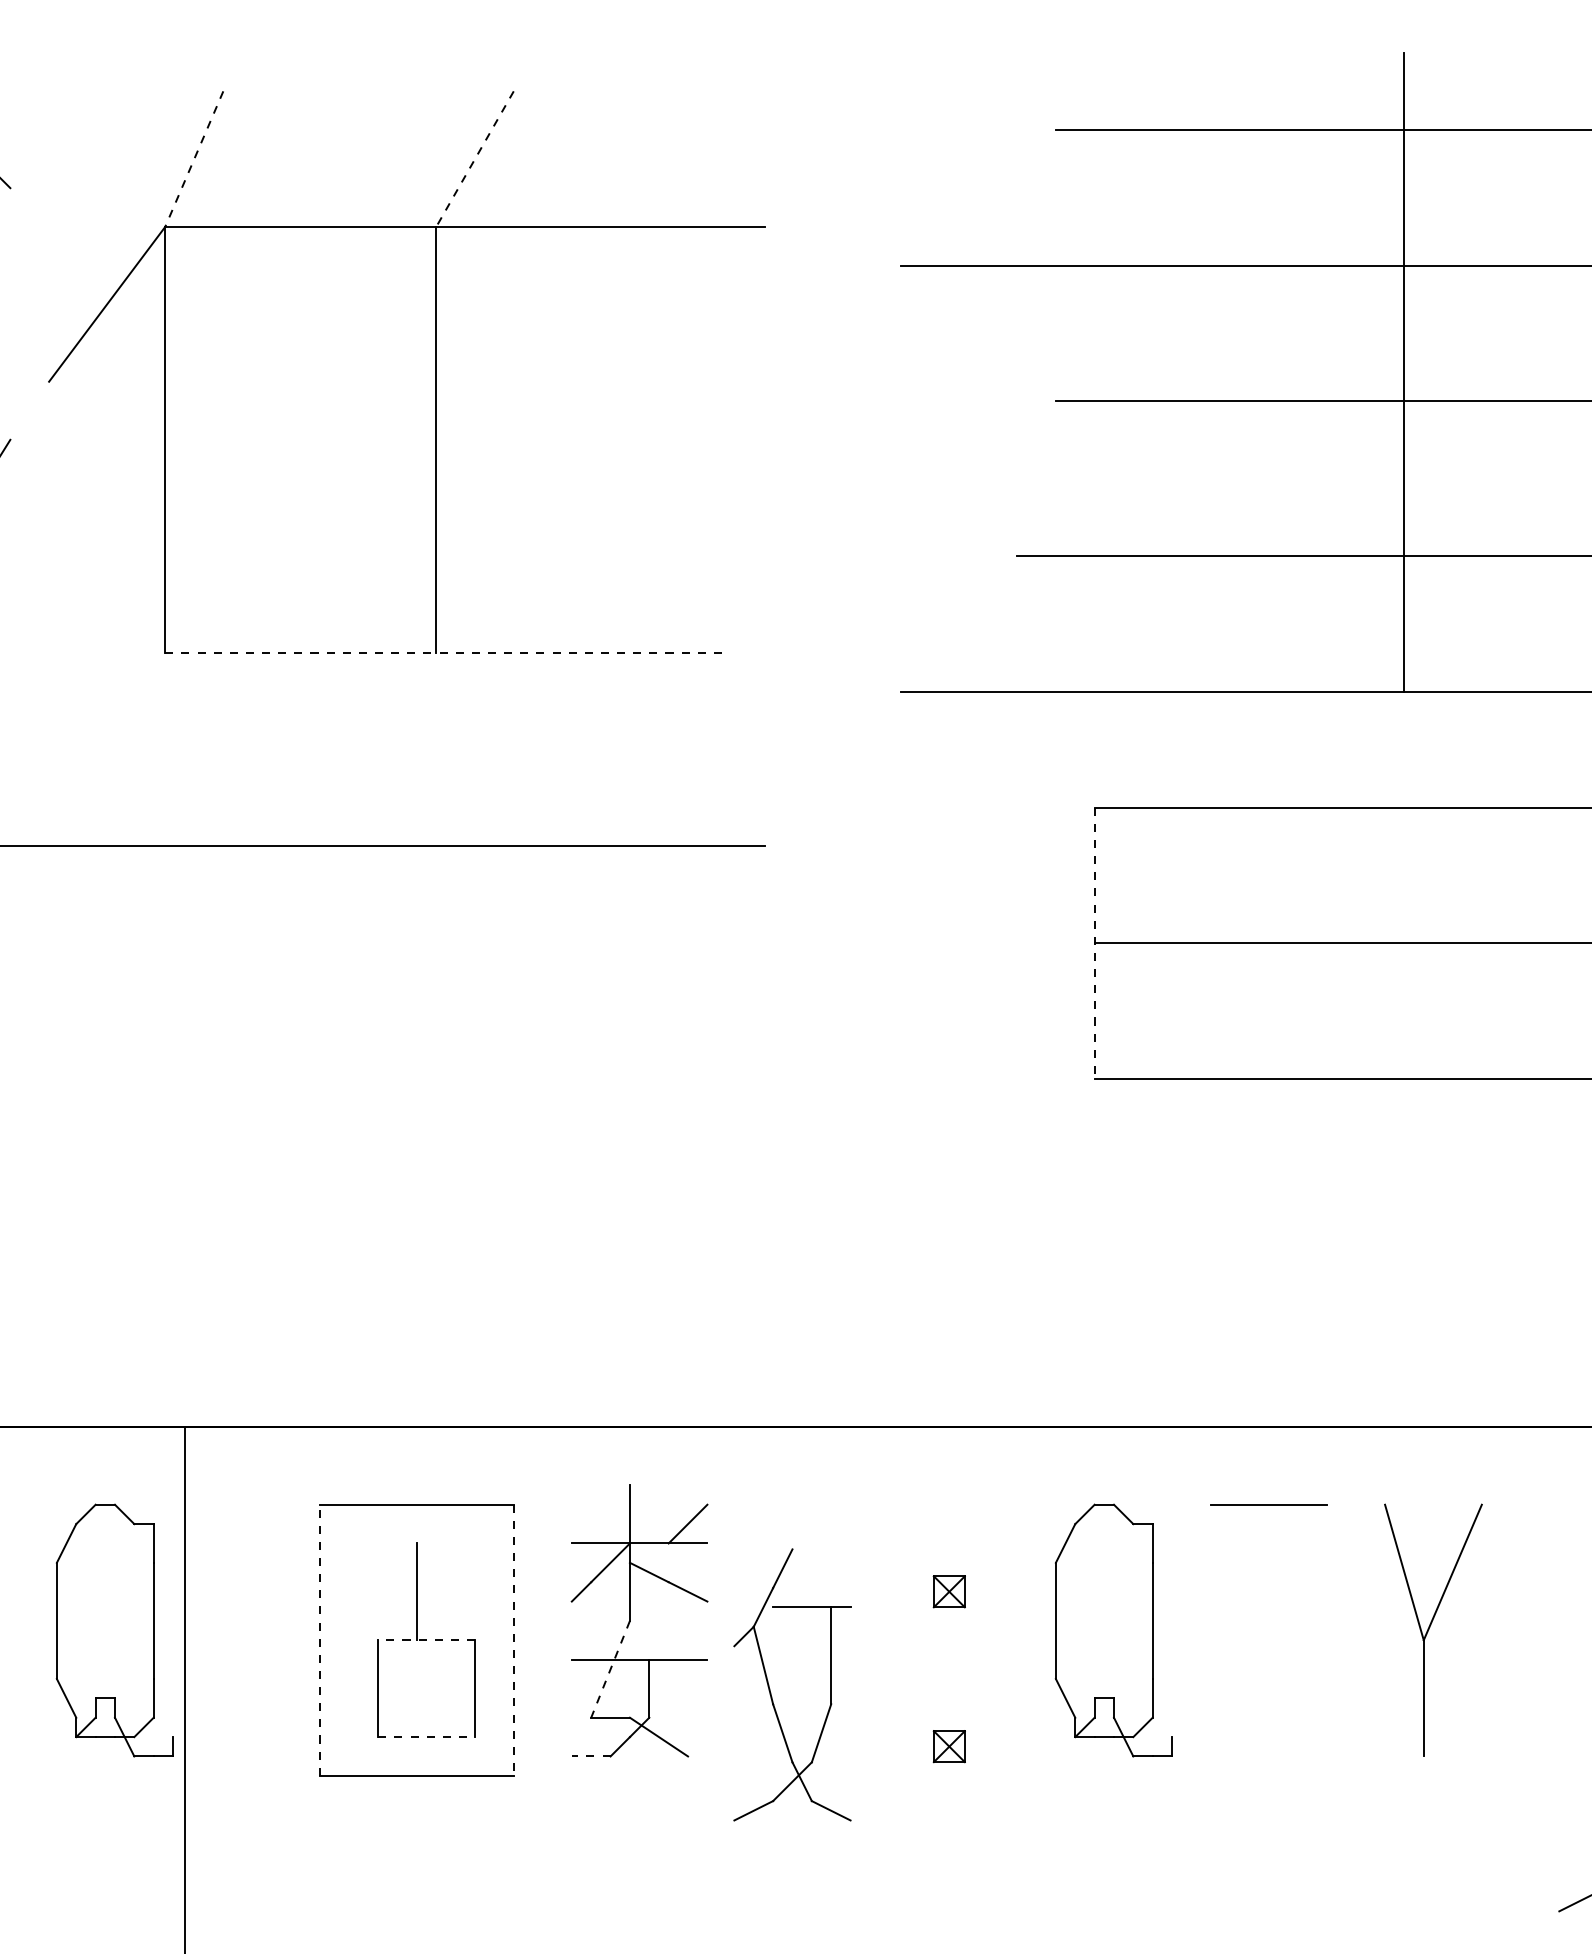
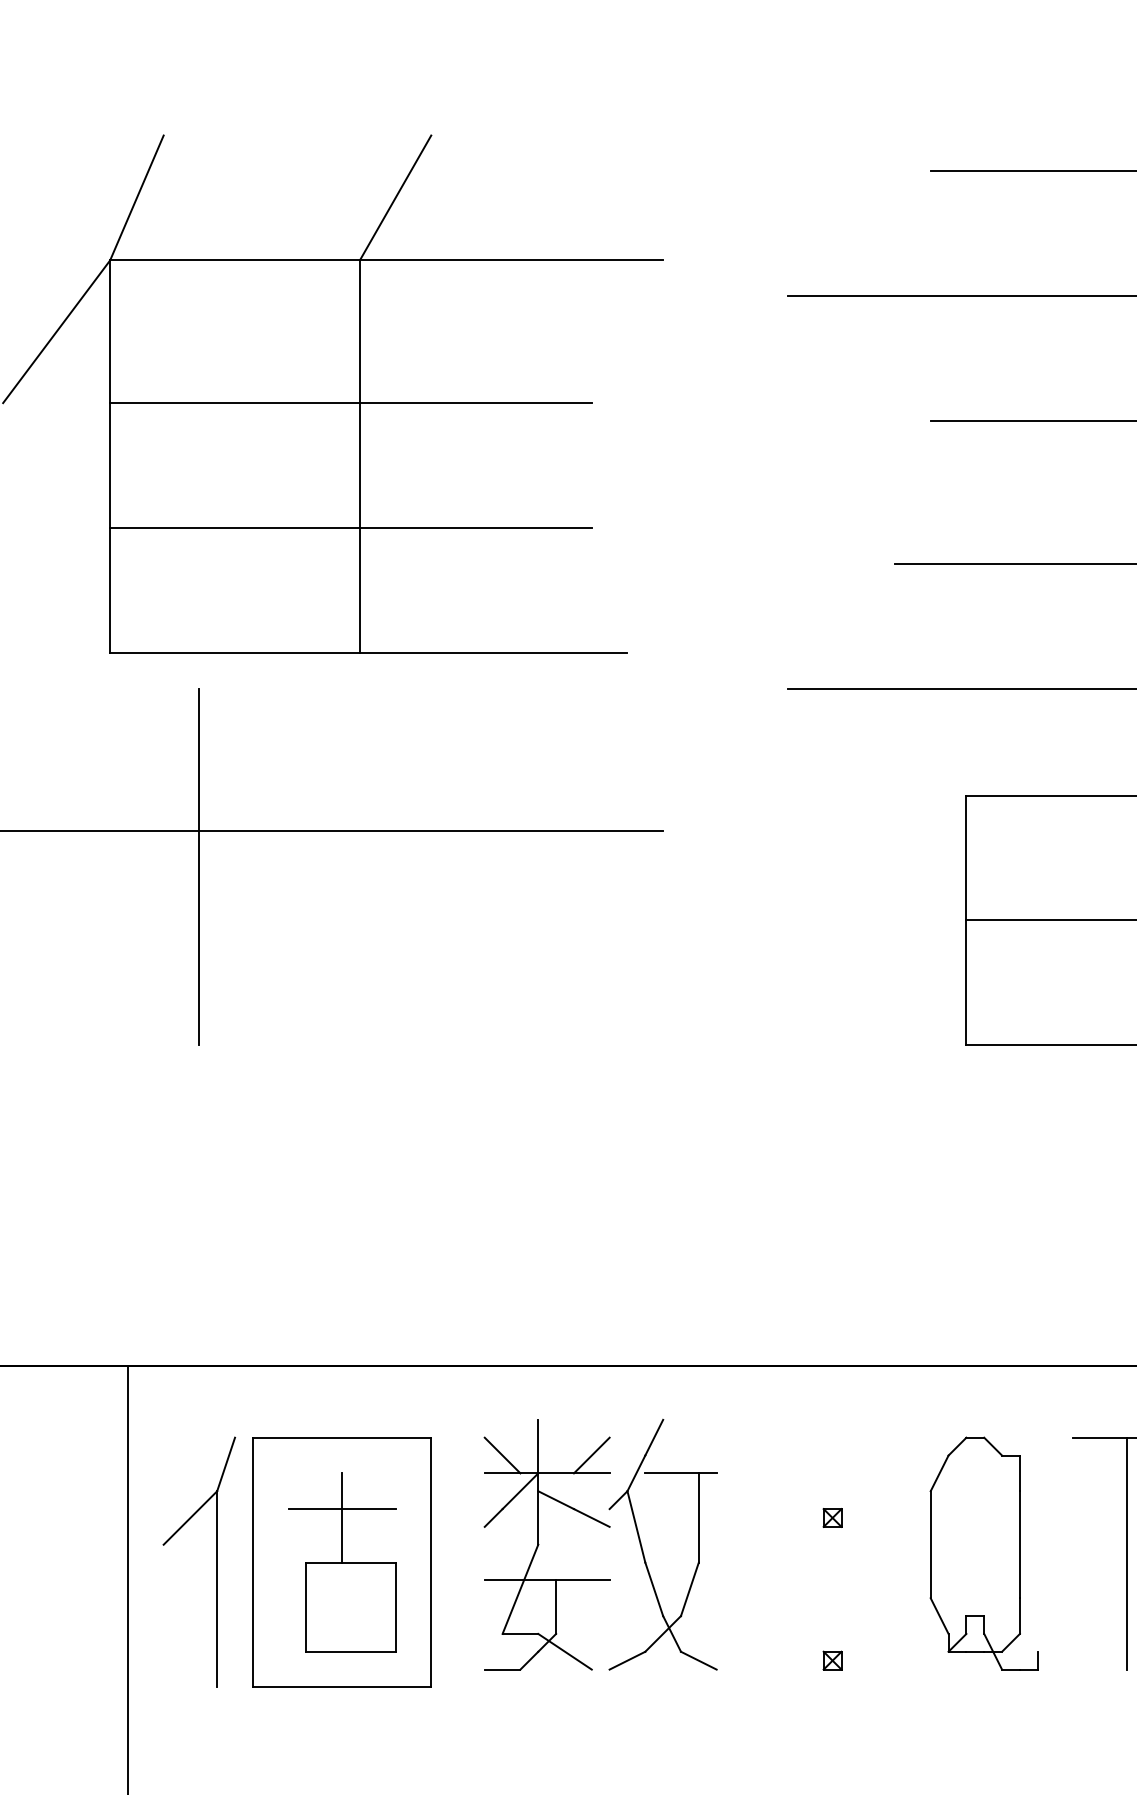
line: (194, 159) -> (137, 198), dashed -> solid
line: (474, 159) -> (395, 198), dashed -> solid
line: (426, 381) -> (350, 402), added
line: (426, 517) -> (350, 528), added
line: (446, 652) -> (369, 652), dashed -> solid
line: (262, 884) -> (199, 866), added
line: (1094, 943) -> (966, 920), dashed -> solid
line: (590, 1523) -> (501, 1454), added
line: (416, 1582) -> (341, 1509), added
part: (949, 1591) -> (832, 1517), size x0.62
part: (114, 1630) -> (63, 1553), removed
line: (1268, 1630) -> (1126, 1553), added
part: (280, 1639) -> (216, 1561), added
line: (320, 1640) -> (253, 1562), dashed -> solid
line: (426, 1640) -> (350, 1562), dashed -> solid
line: (513, 1640) -> (431, 1562), dashed -> solid
line: (610, 1669) -> (520, 1589), dashed -> solid
part: (770, 1688) -> (642, 1548), moved
line: (427, 1737) -> (351, 1652), dashed -> solid
part: (949, 1746) -> (832, 1660), size x0.62
line: (590, 1756) -> (501, 1669), dashed -> solid

